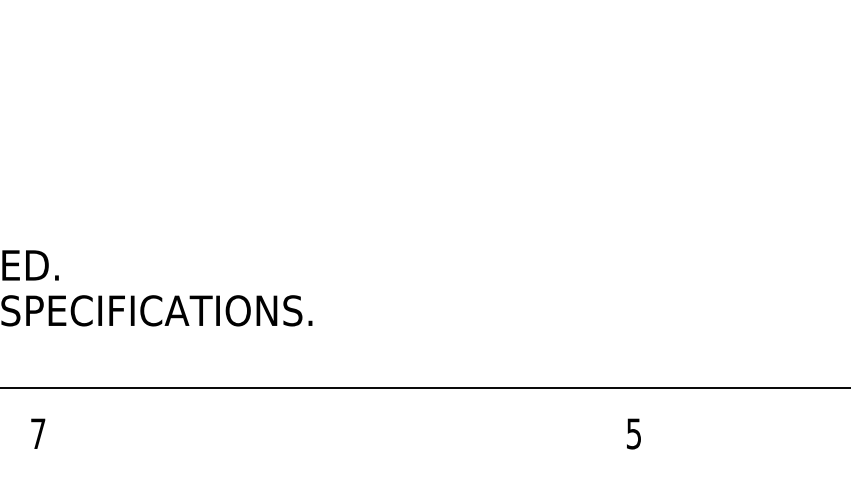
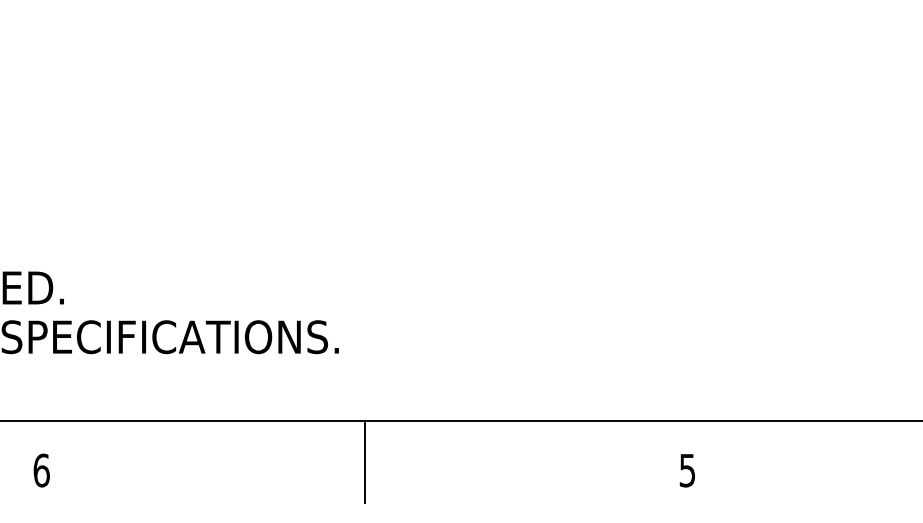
line: (336, 426) -> (365, 462), added
text: (38, 433) -> (41, 470), 7 -> 6

